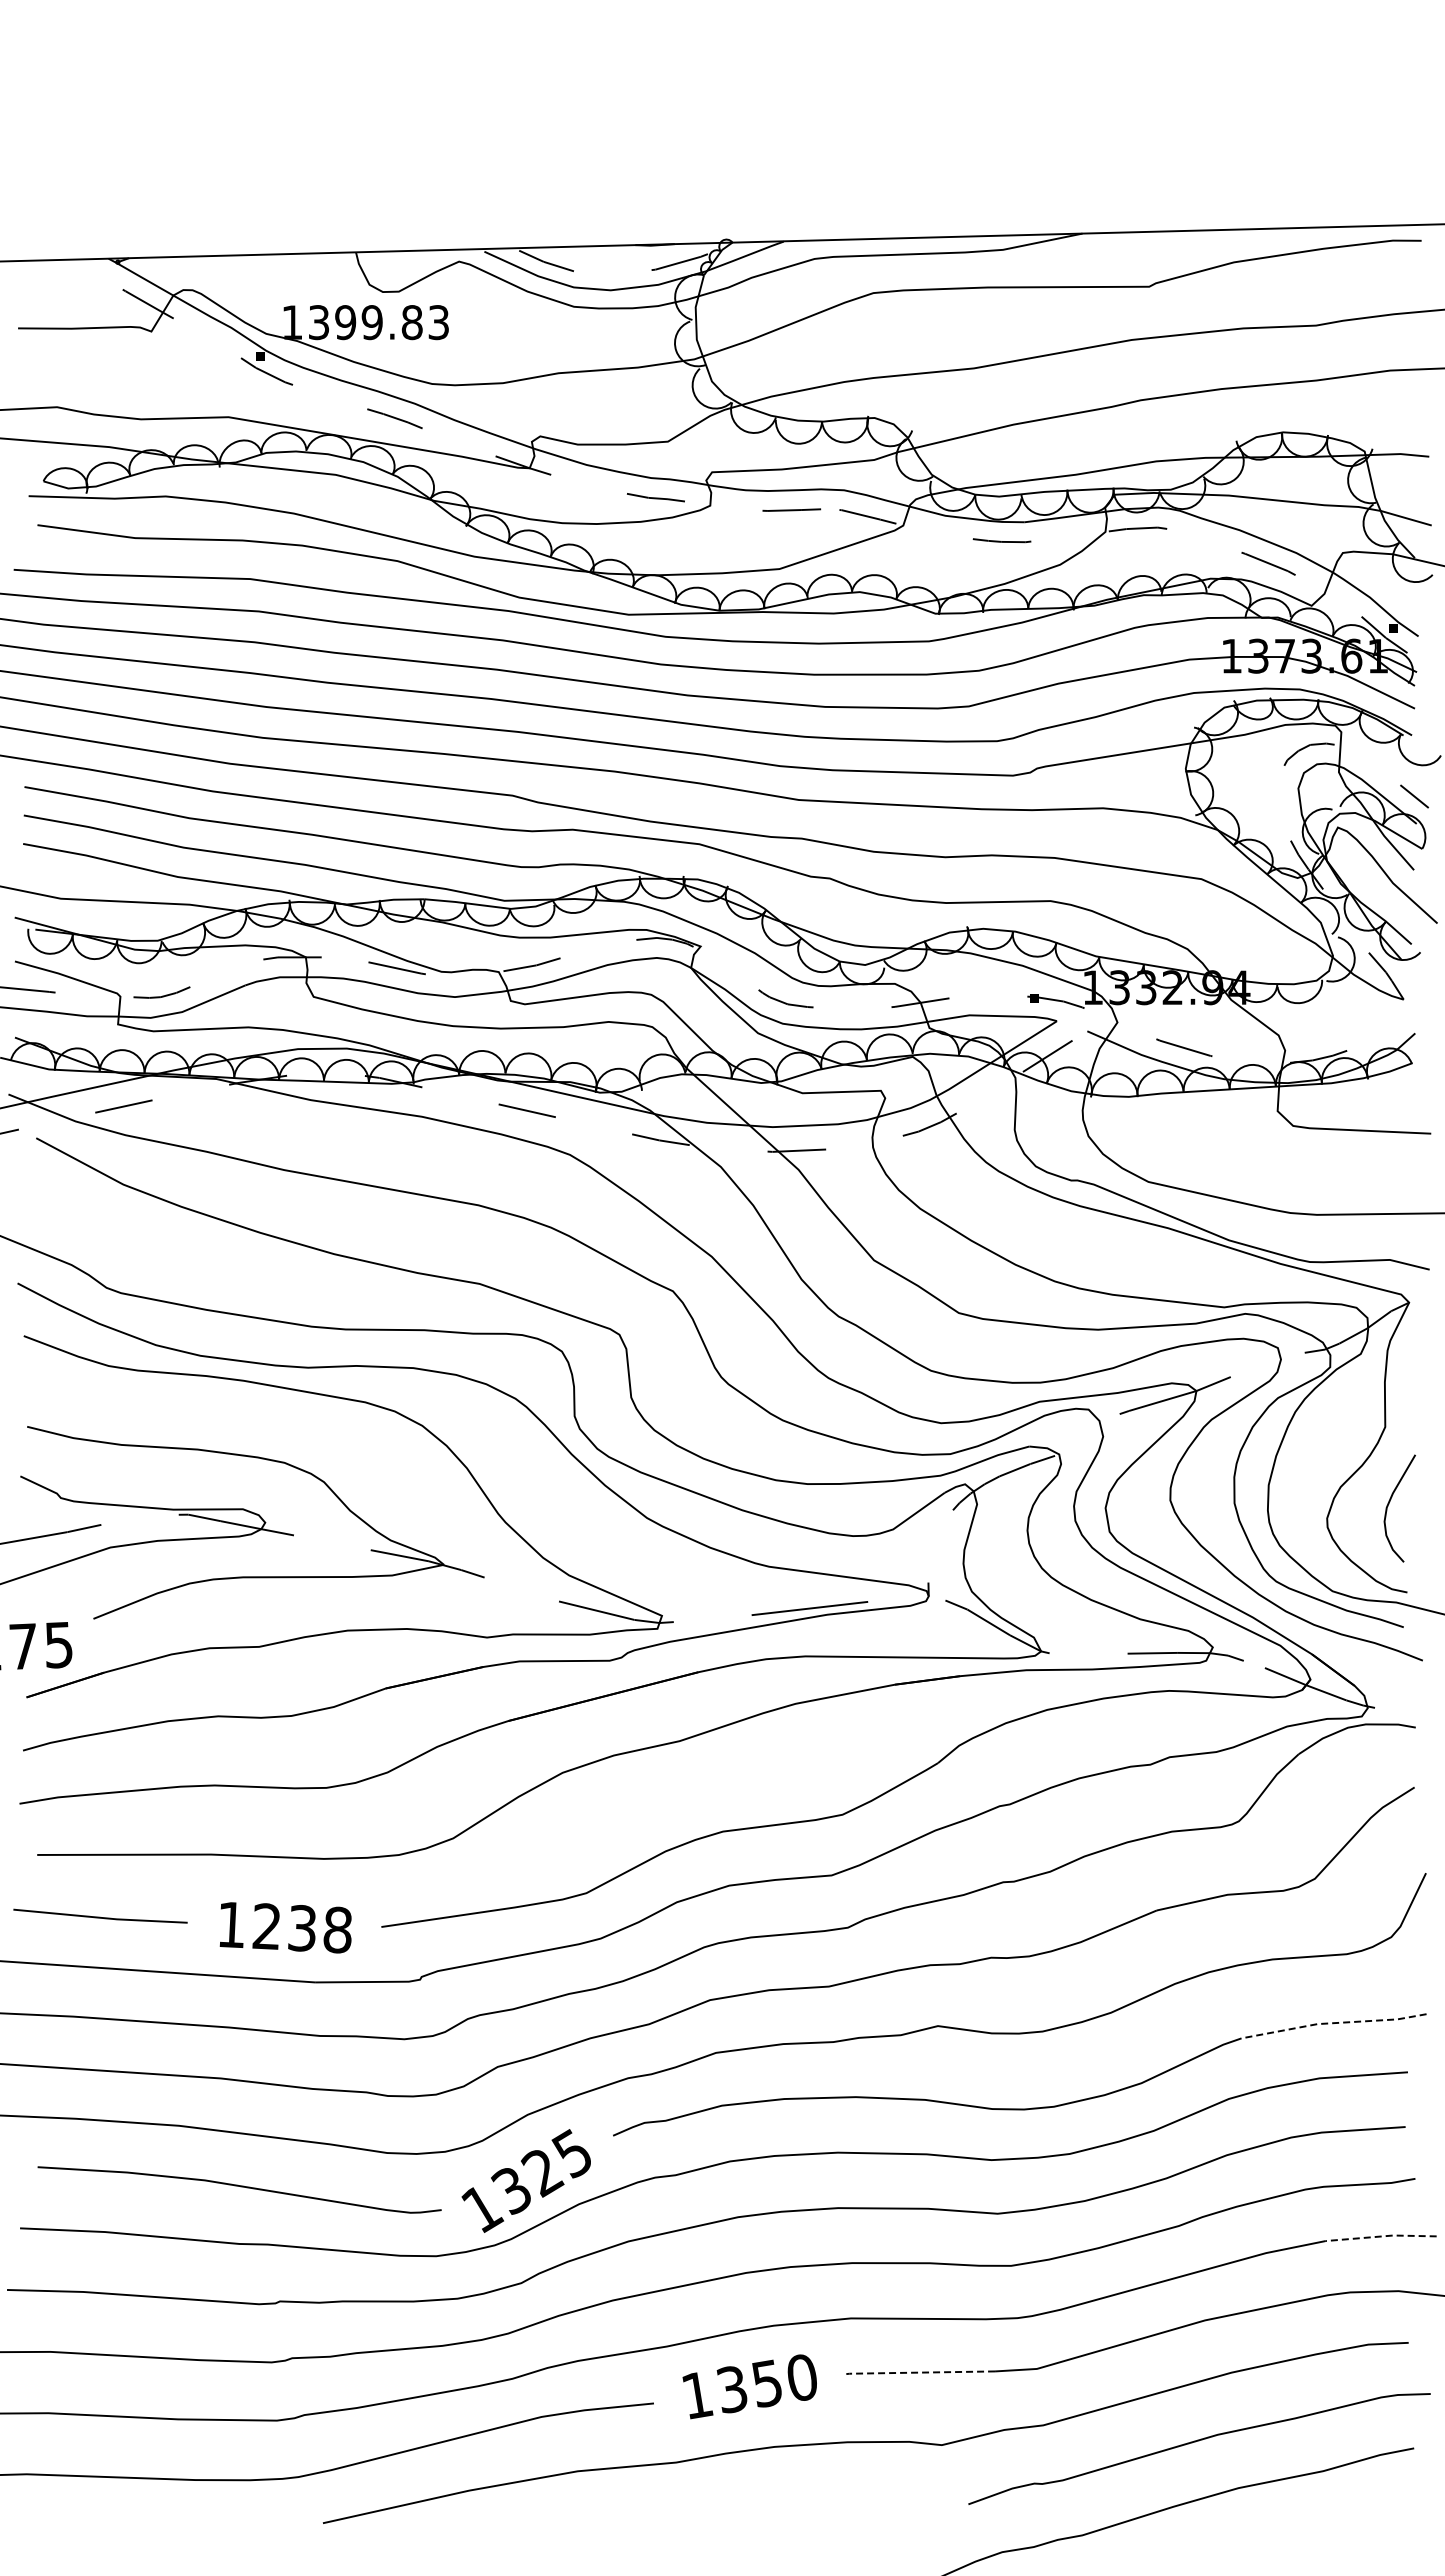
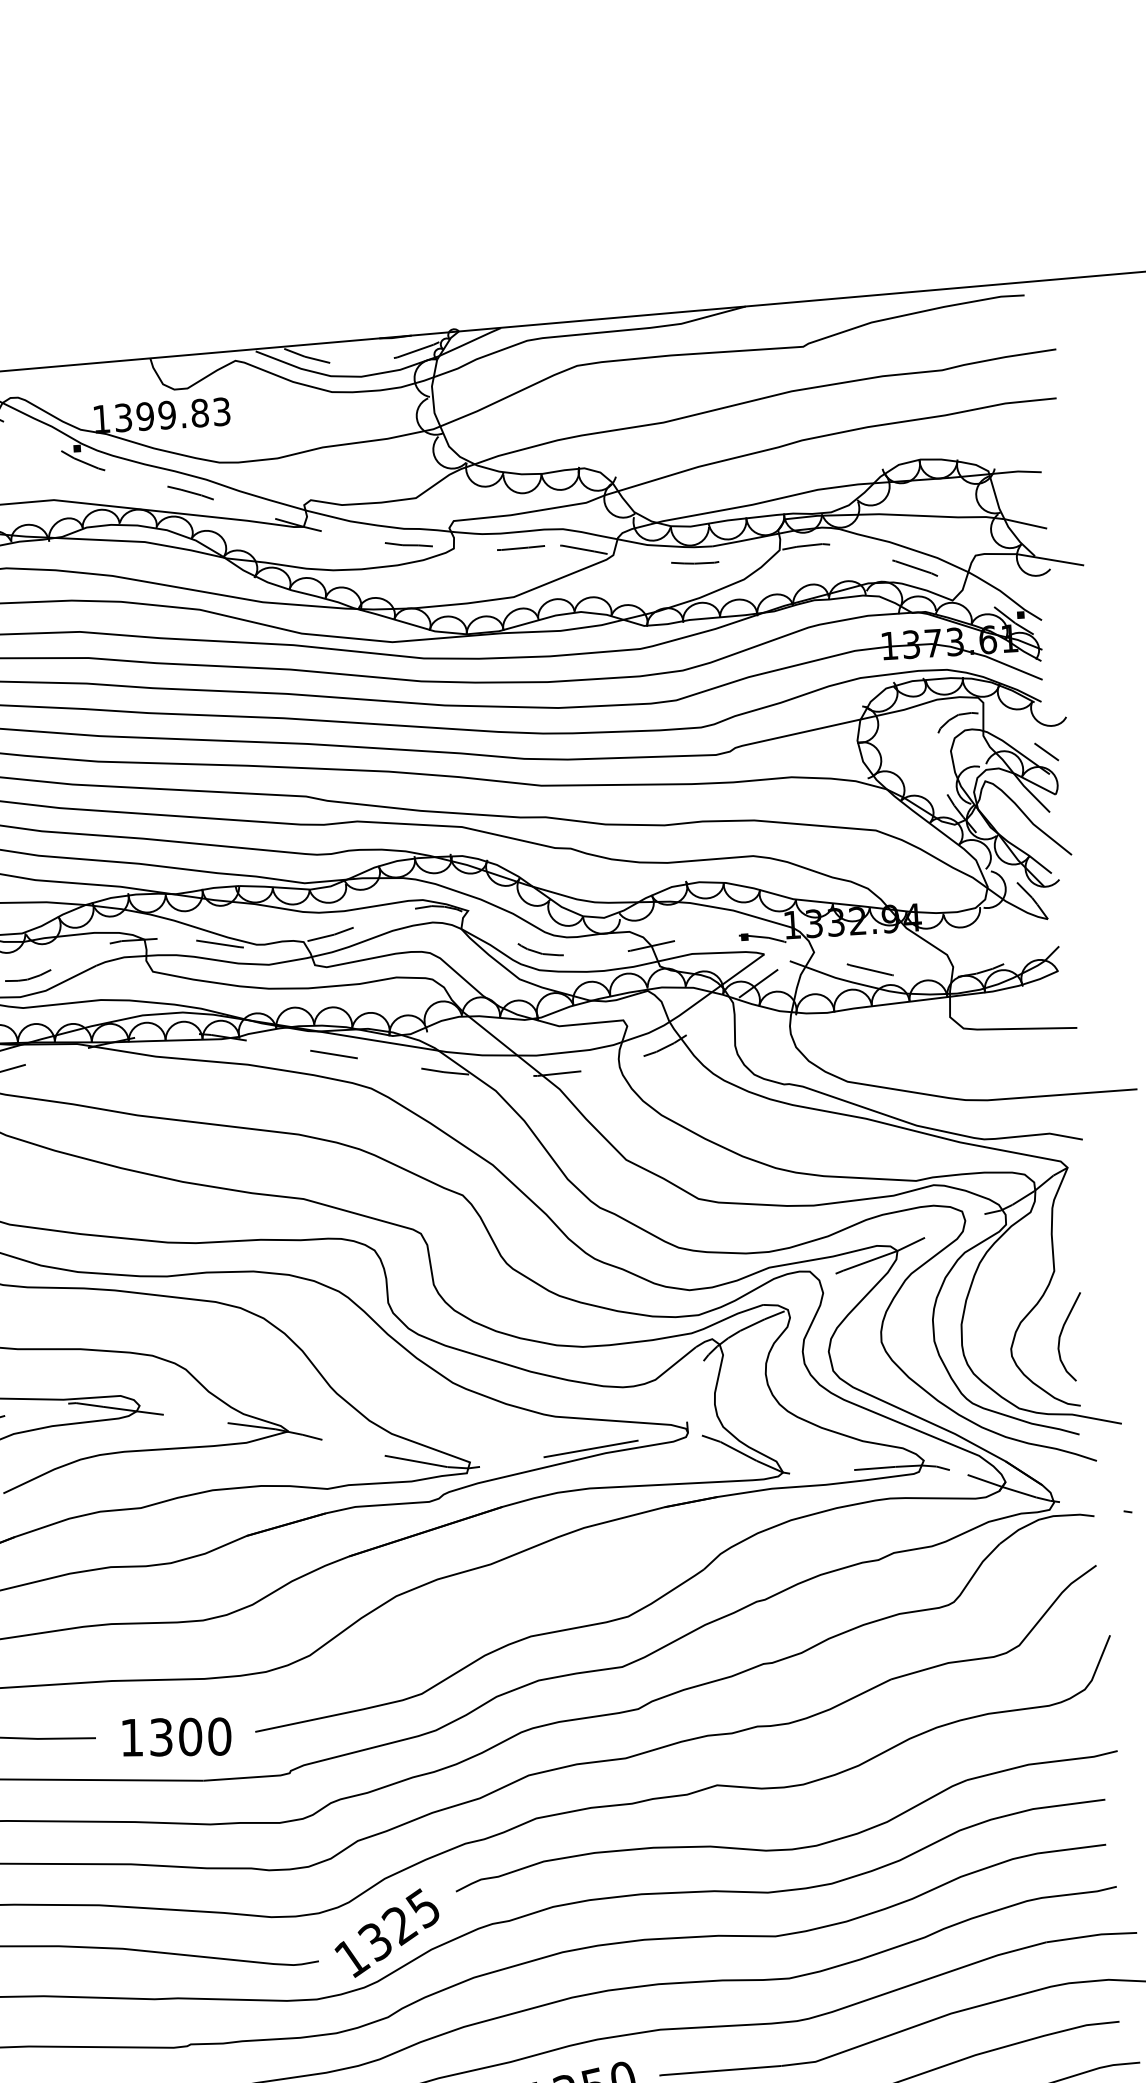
text: (302, 1928) -> (190, 1737), 1238 -> 1300
line: (1333, 2023) -> (1041, 1763), dashed -> solid
line: (1381, 2236) -> (1091, 1935), dashed -> solid
line: (919, 2372) -> (719, 2070), dashed -> solid

